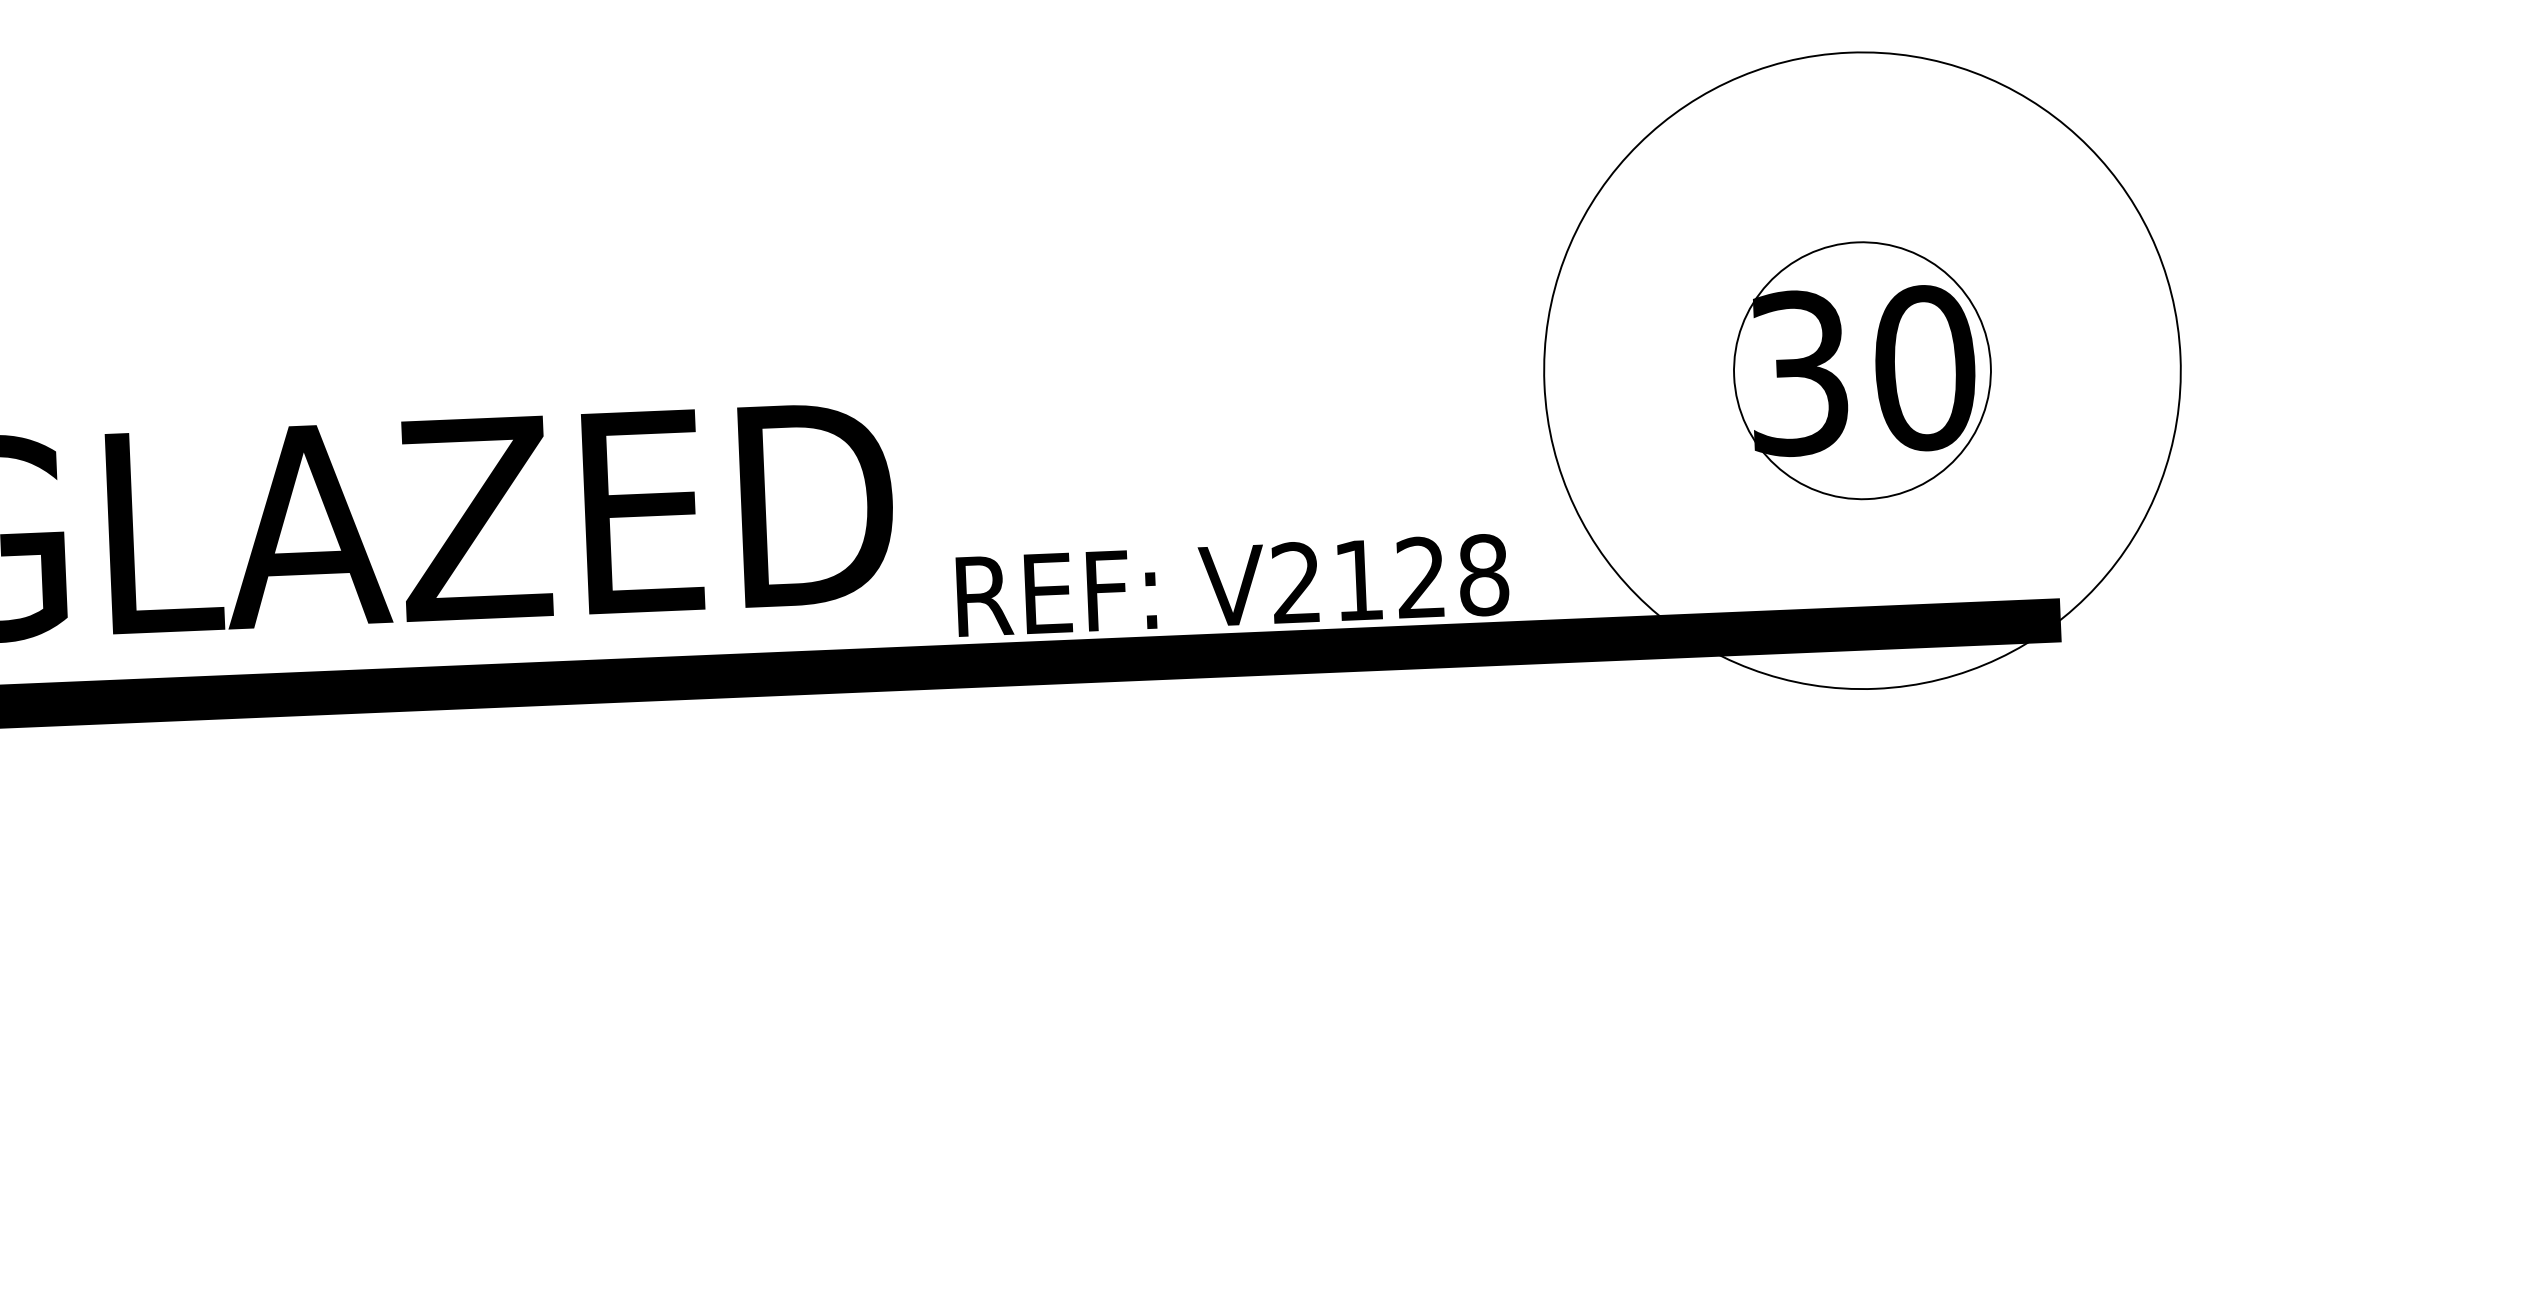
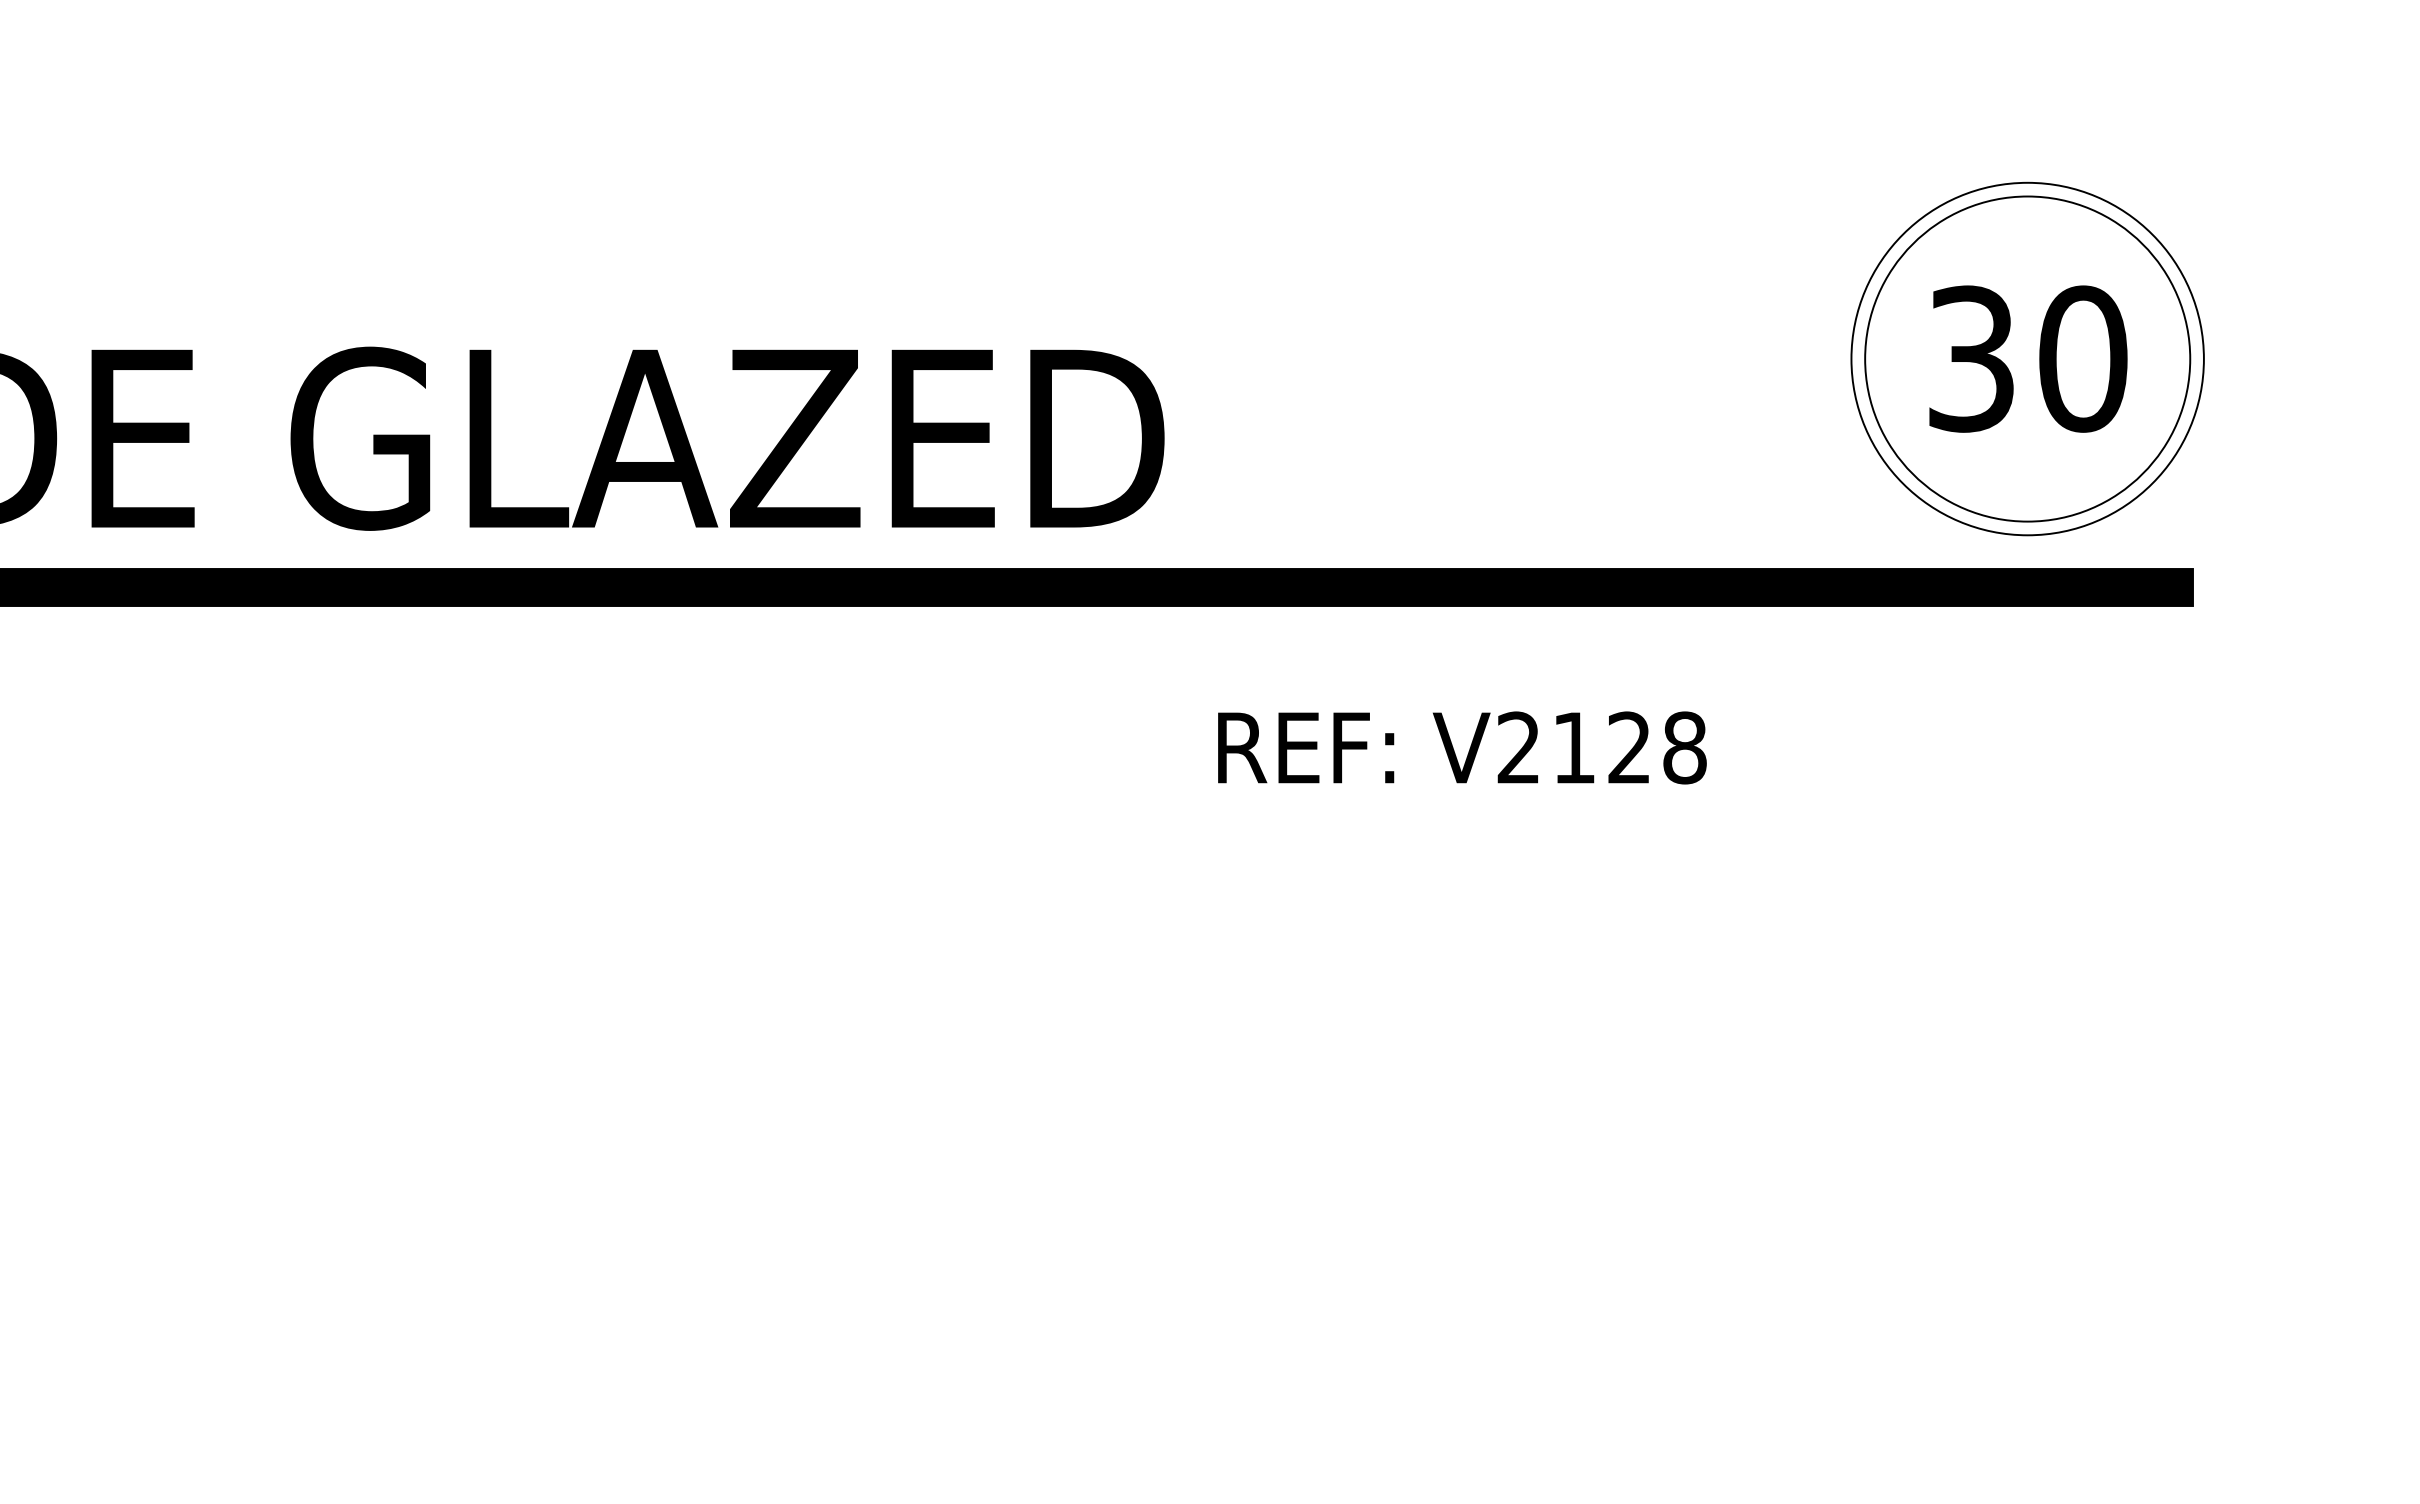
circle: (1862, 370) -> (2027, 358), size x0.62
circle: (1862, 370) -> (2027, 358), size x1.43
text: (1232, 585) -> (1462, 747), moved

